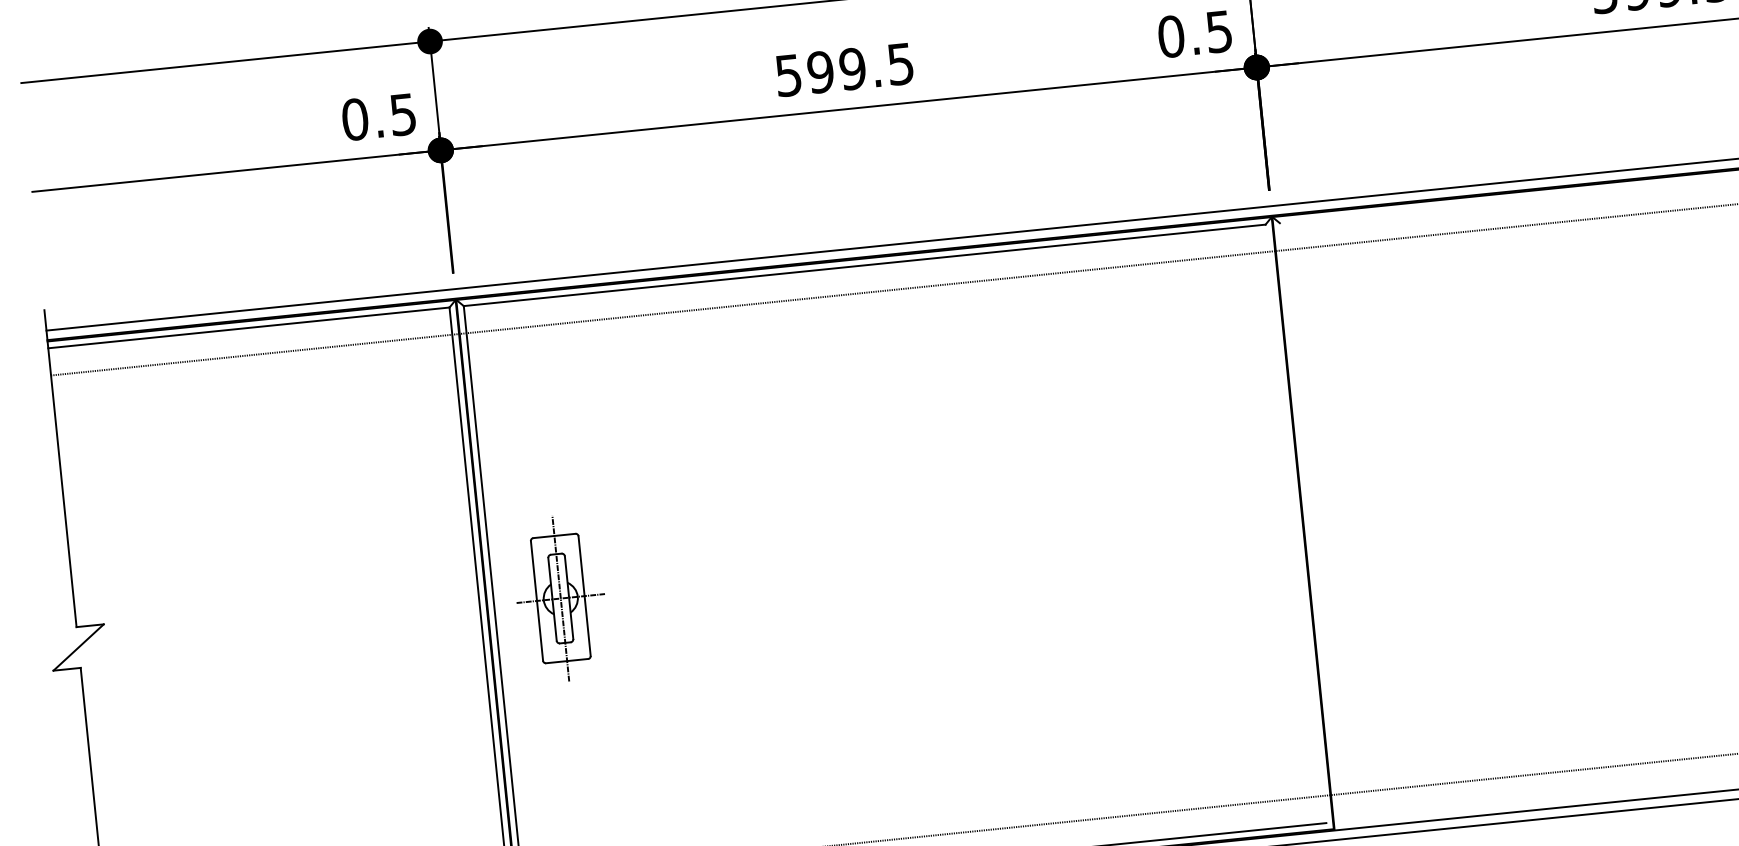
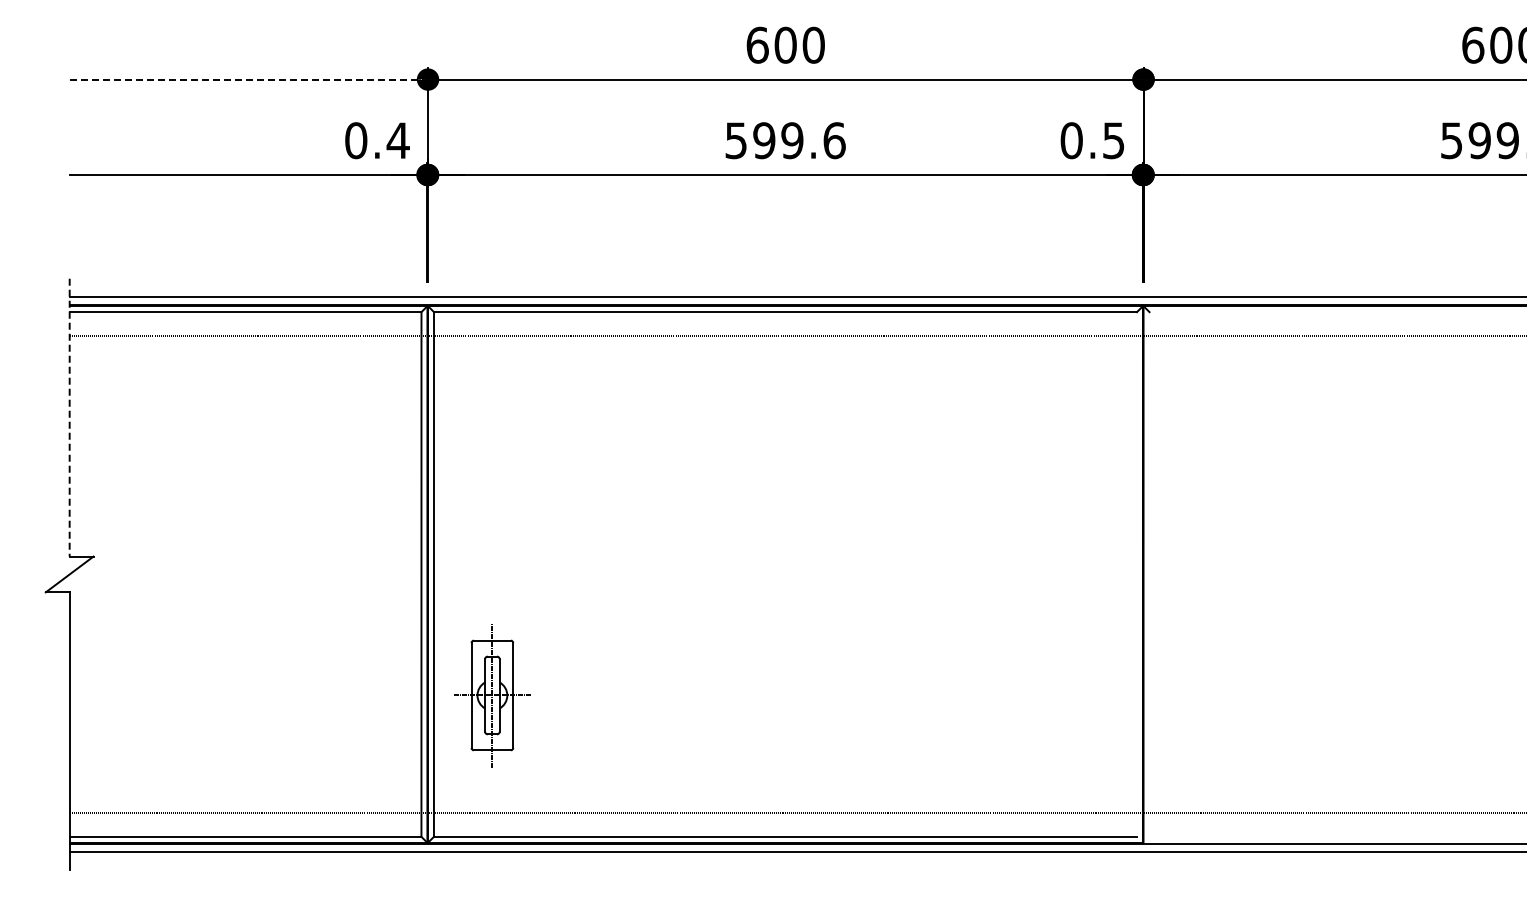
line: (226, 62) -> (249, 79), solid -> dashed
text: (900, 63) -> (834, 140), 599.5 -> 599.6
text: (402, 114) -> (397, 140), 0.5 -> 0.4
line: (60, 468) -> (69, 417), solid -> dashed
part: (560, 598) -> (492, 695), moved

